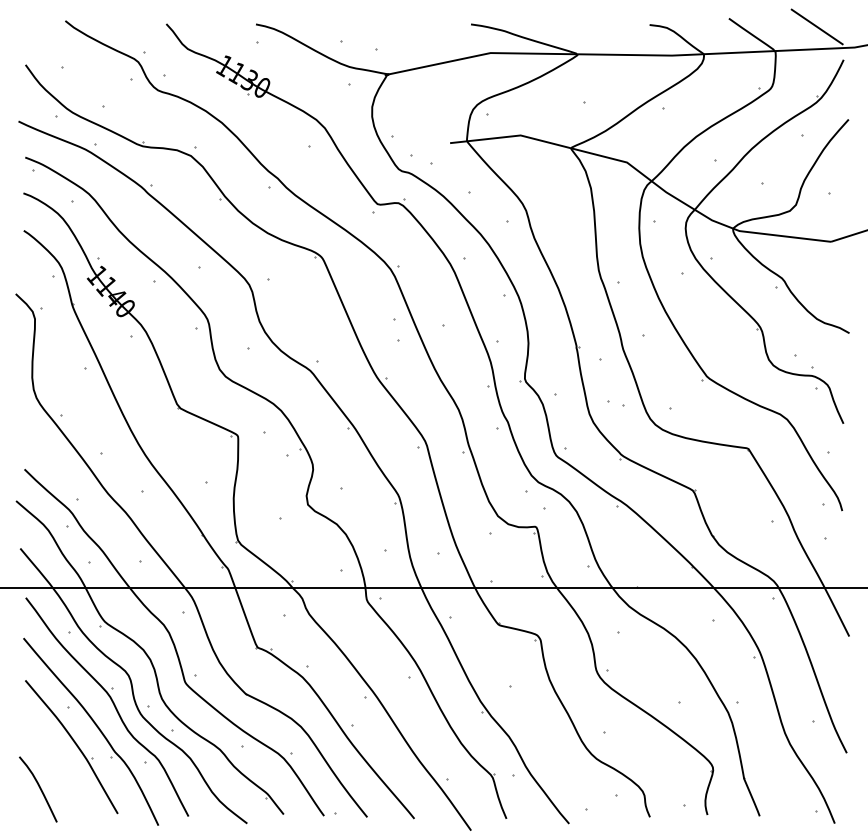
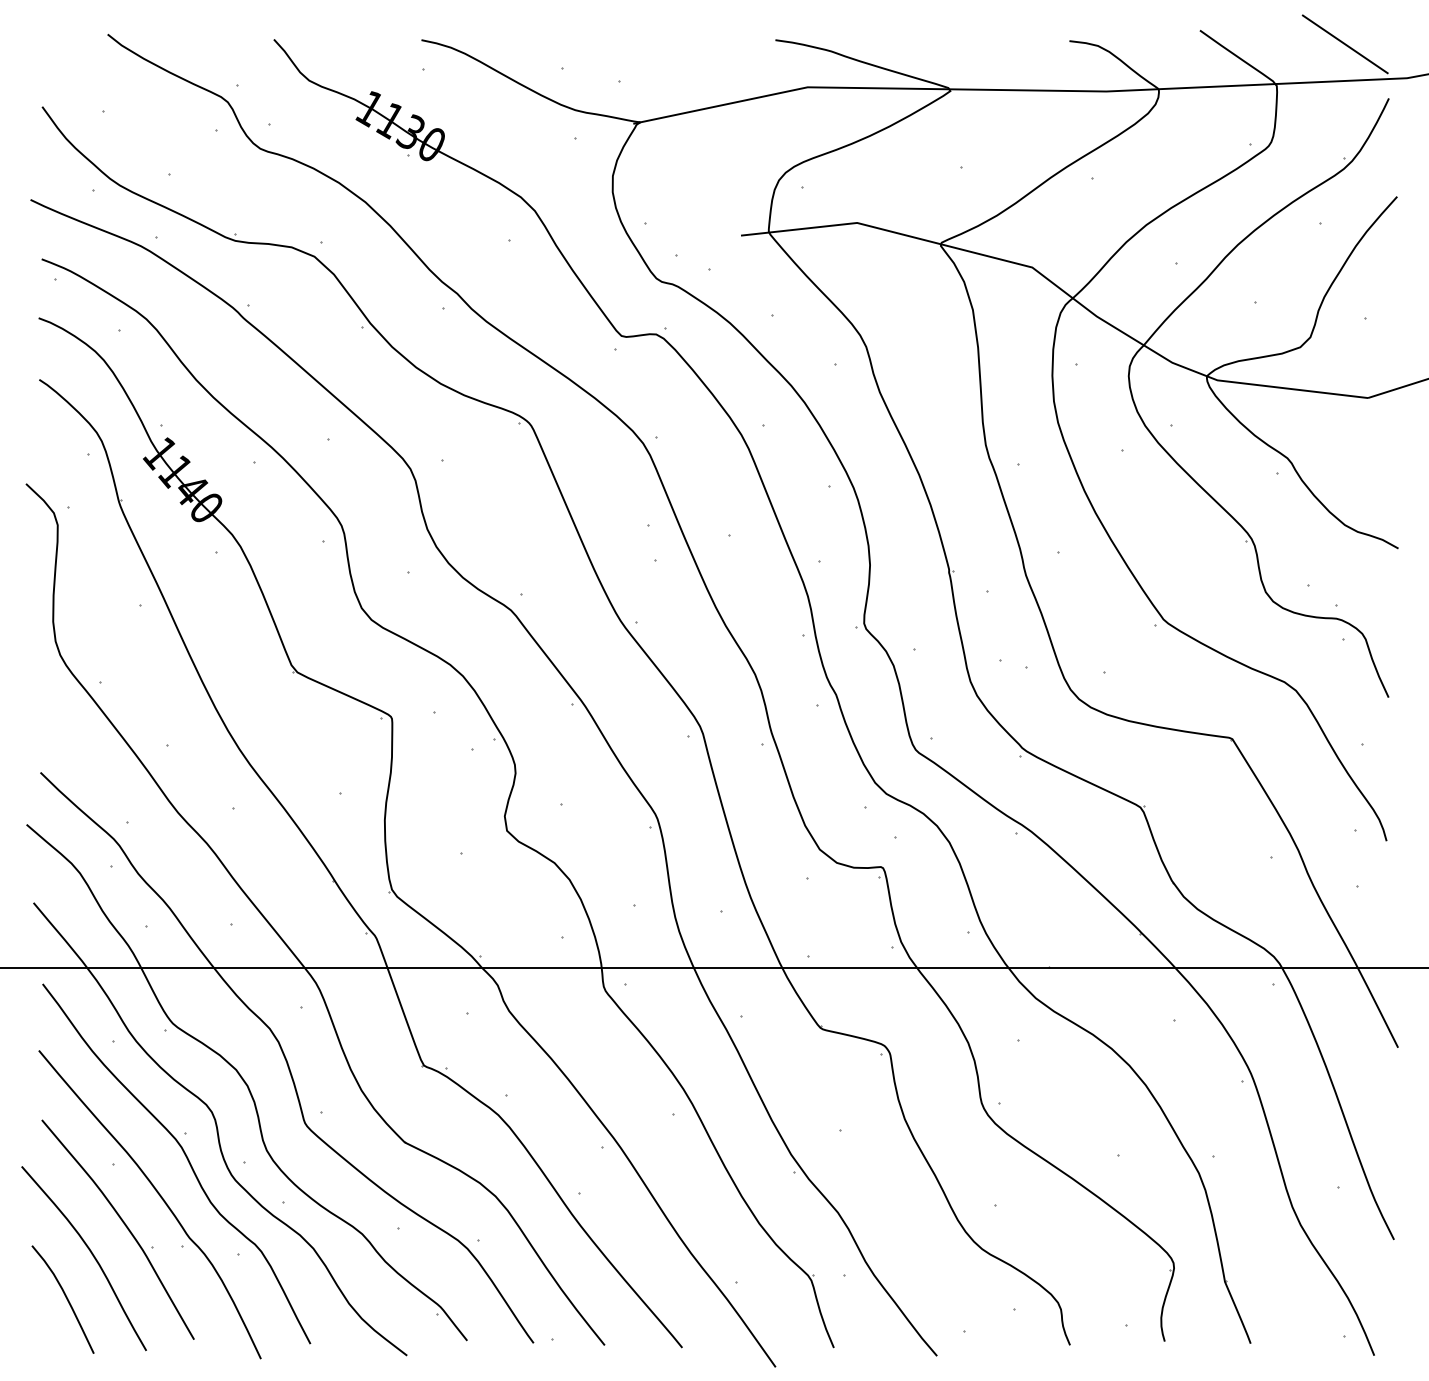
curve: (54, 761) -> (89, 1253), added

